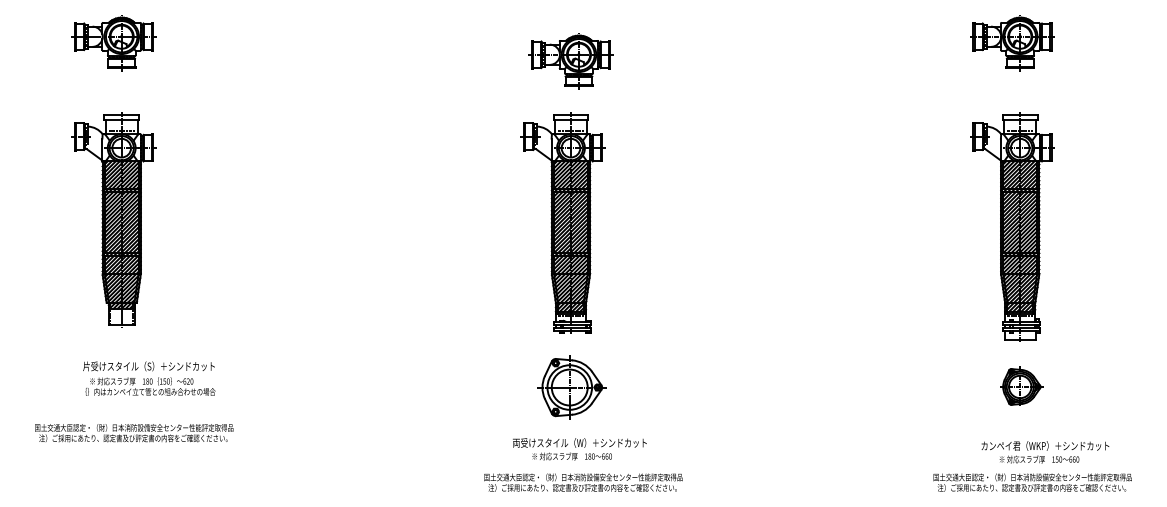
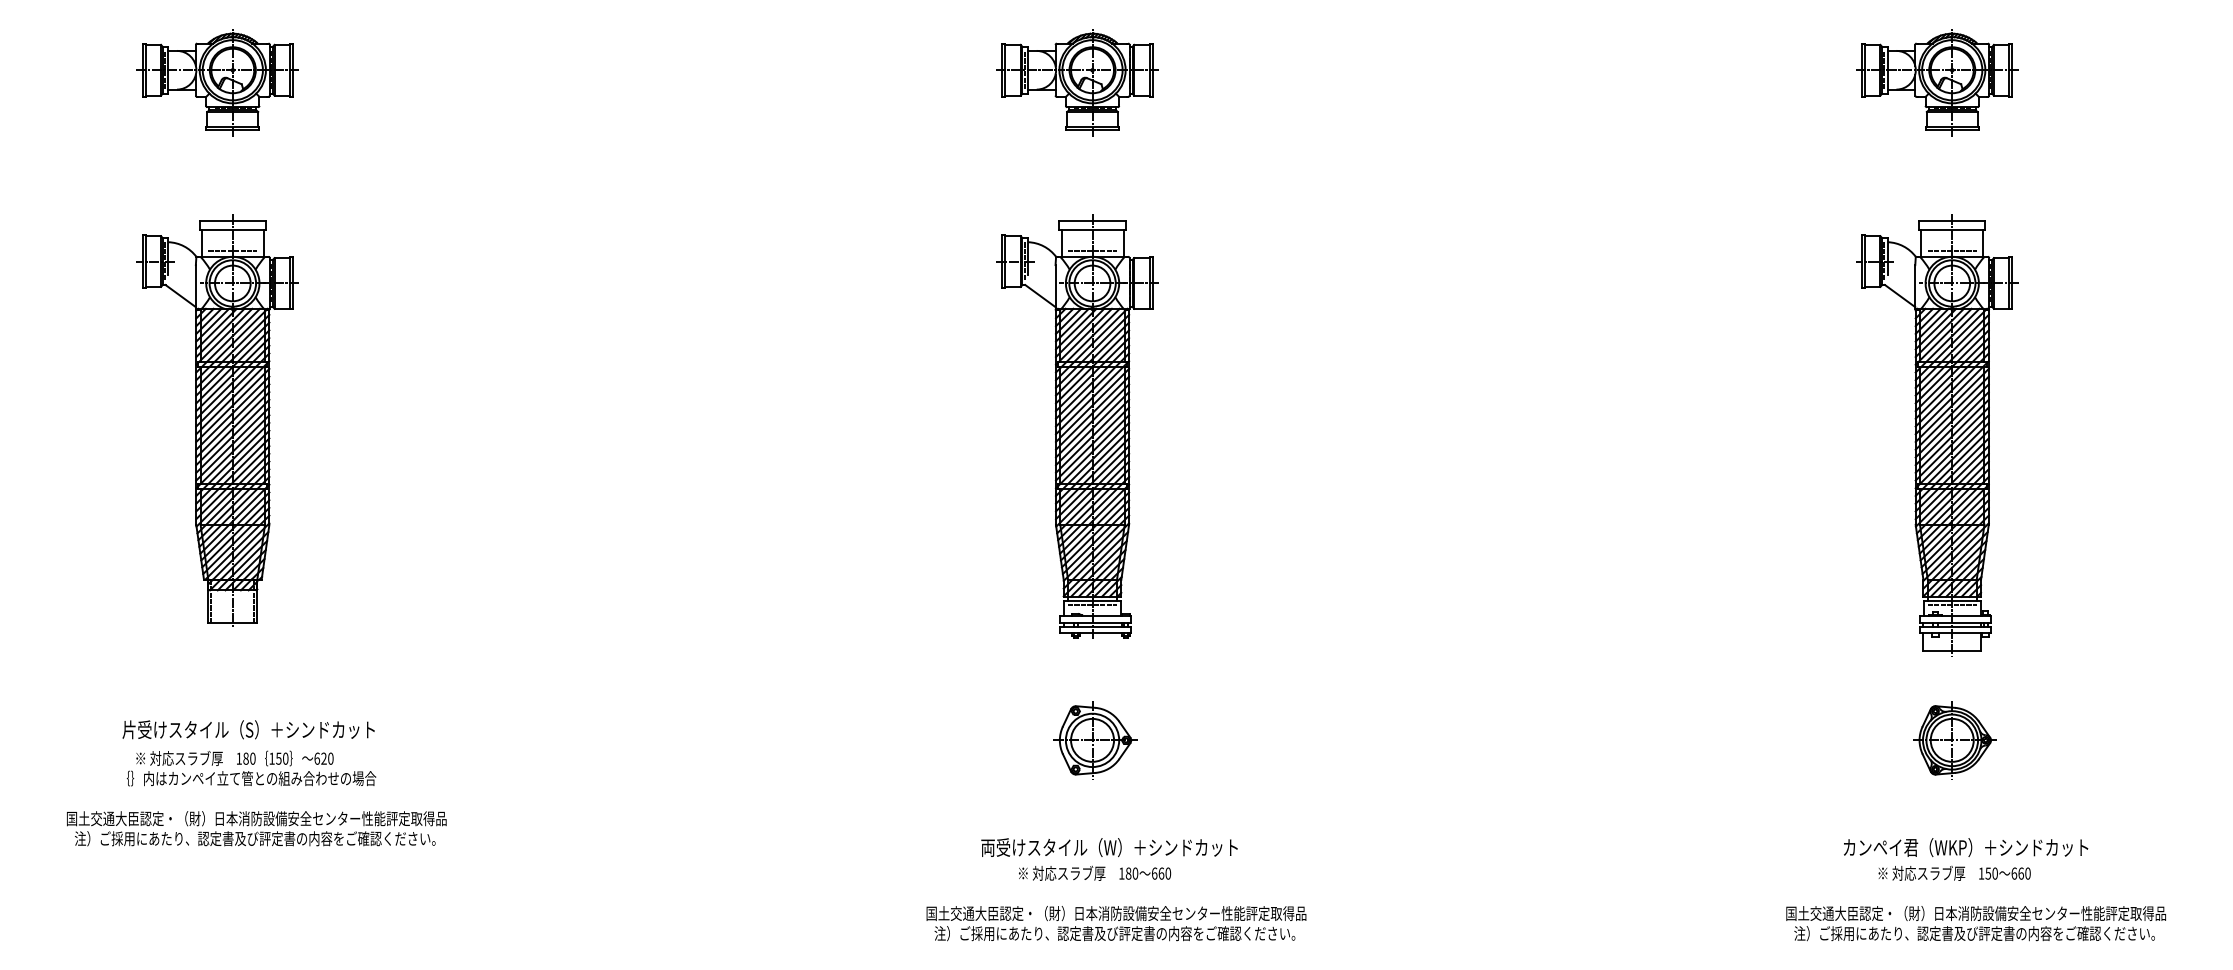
part: (570, 61) -> (1076, 83), moved
text: (149, 378) -> (249, 752), moved
part: (572, 385) -> (1095, 737), size x0.62
text: (1045, 452) -> (1966, 860), moved

